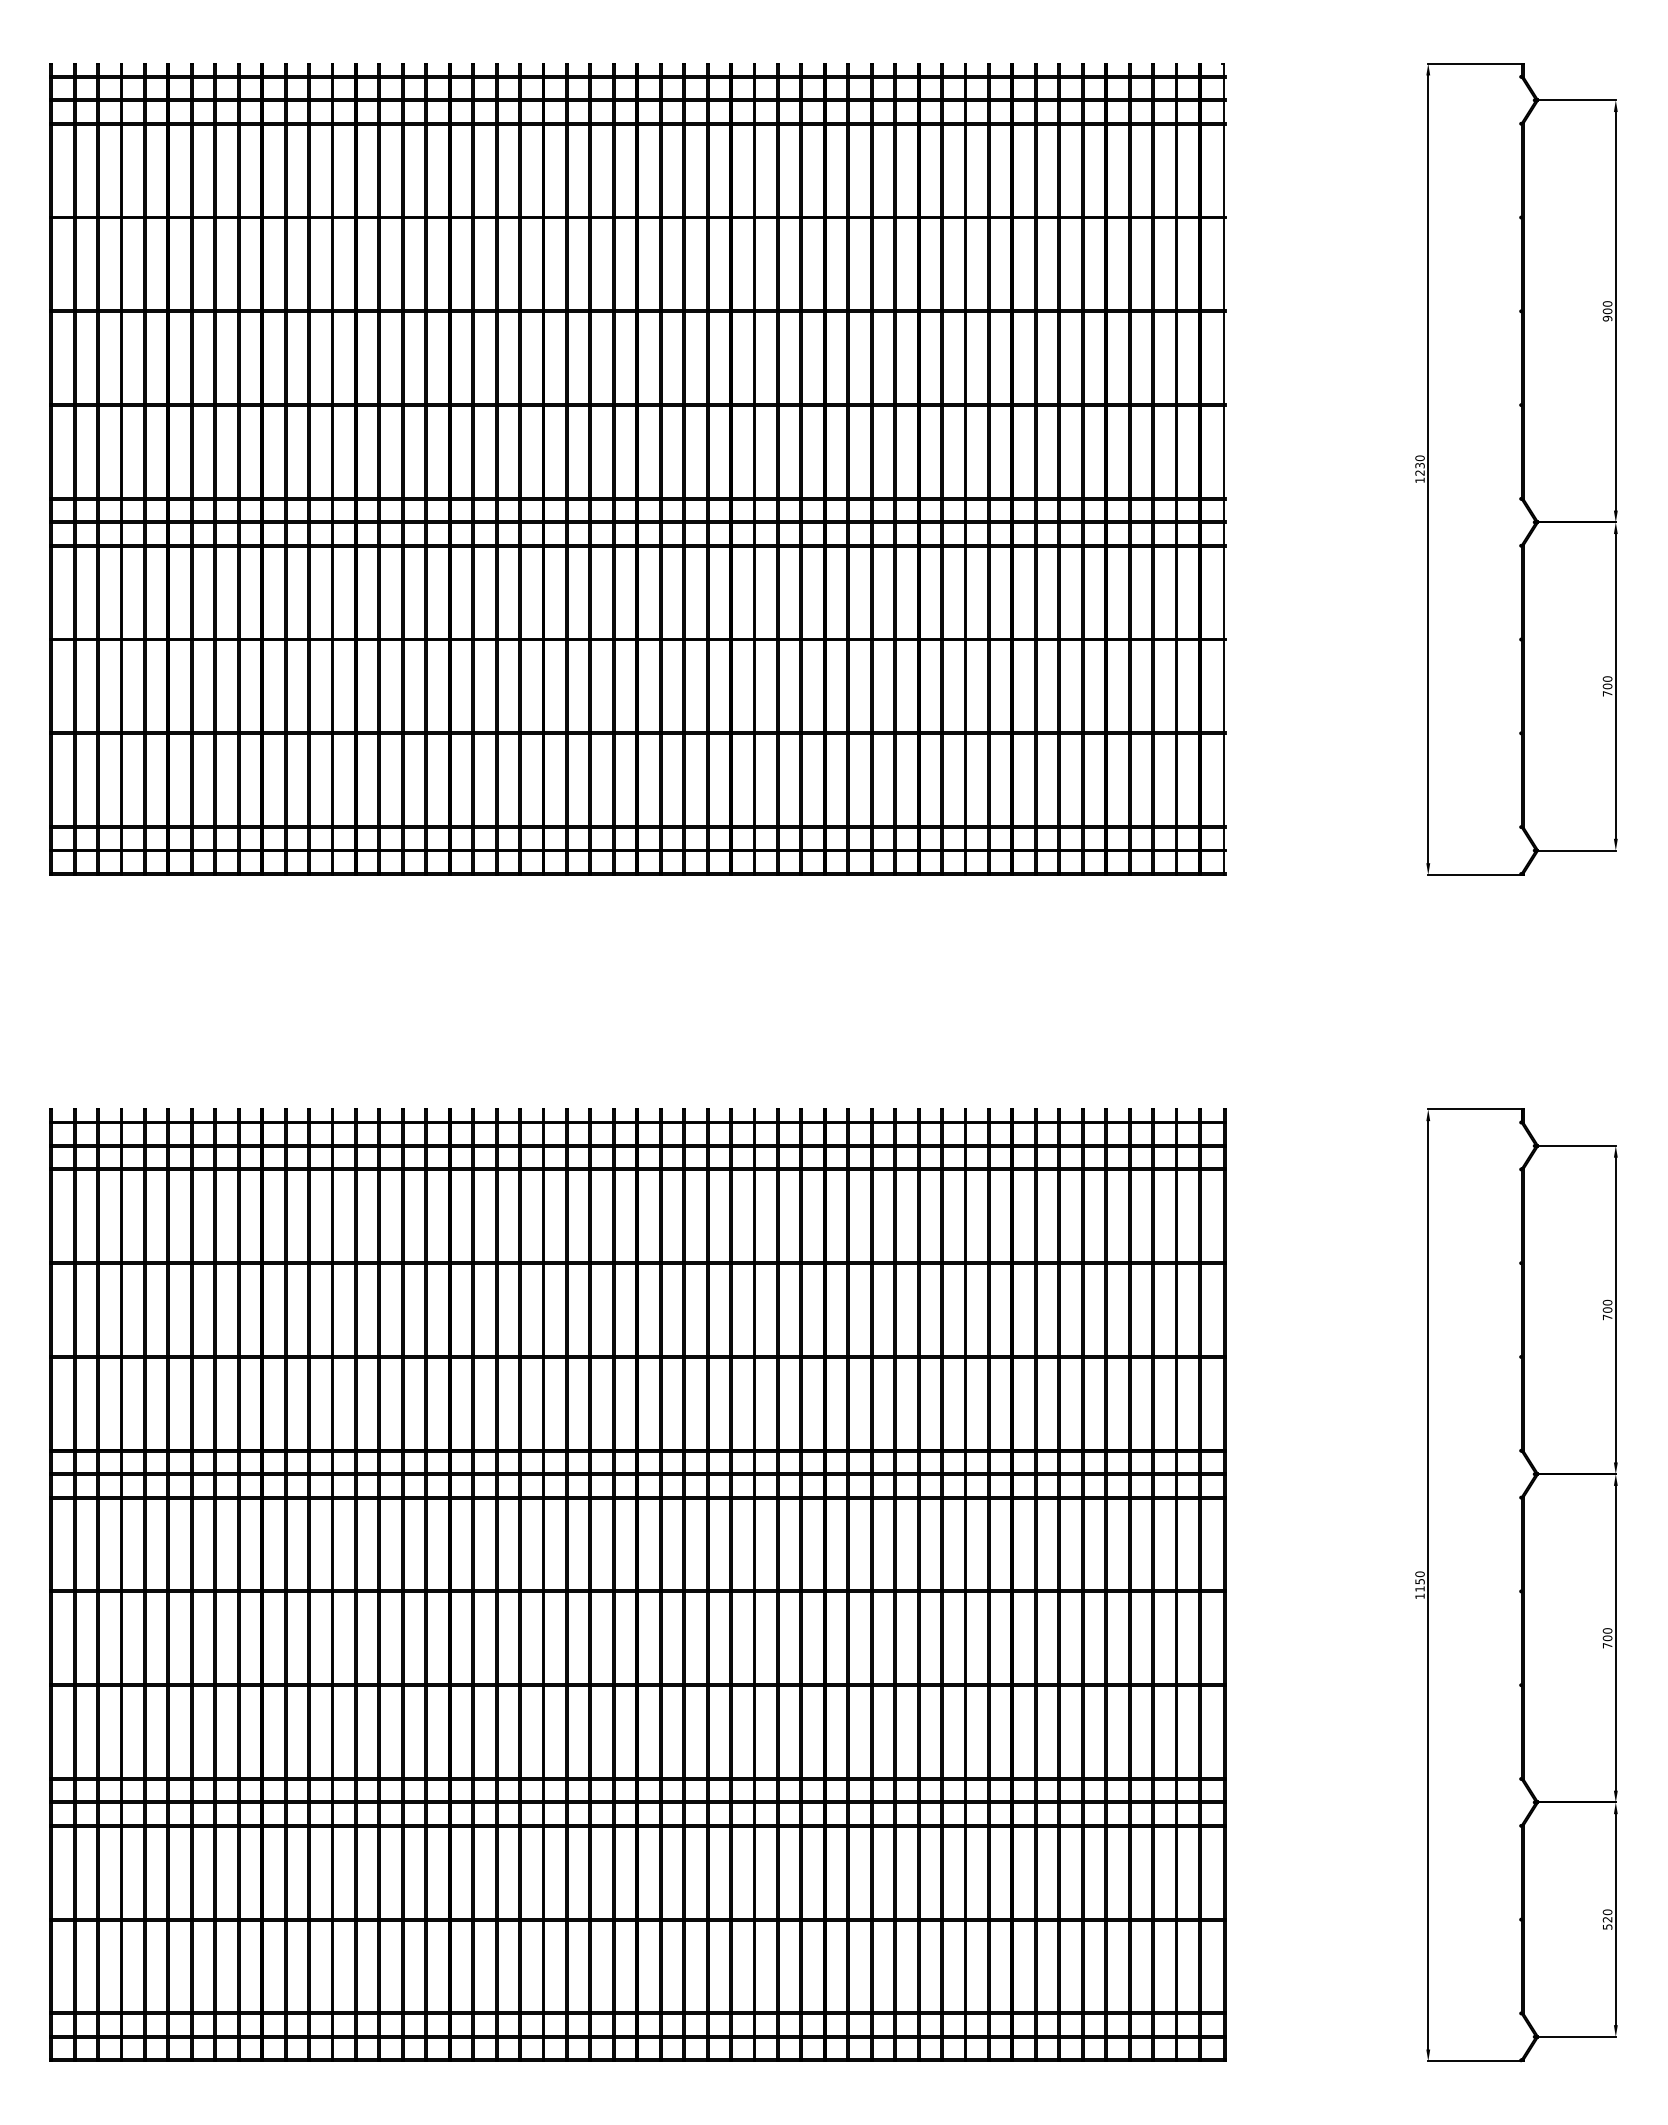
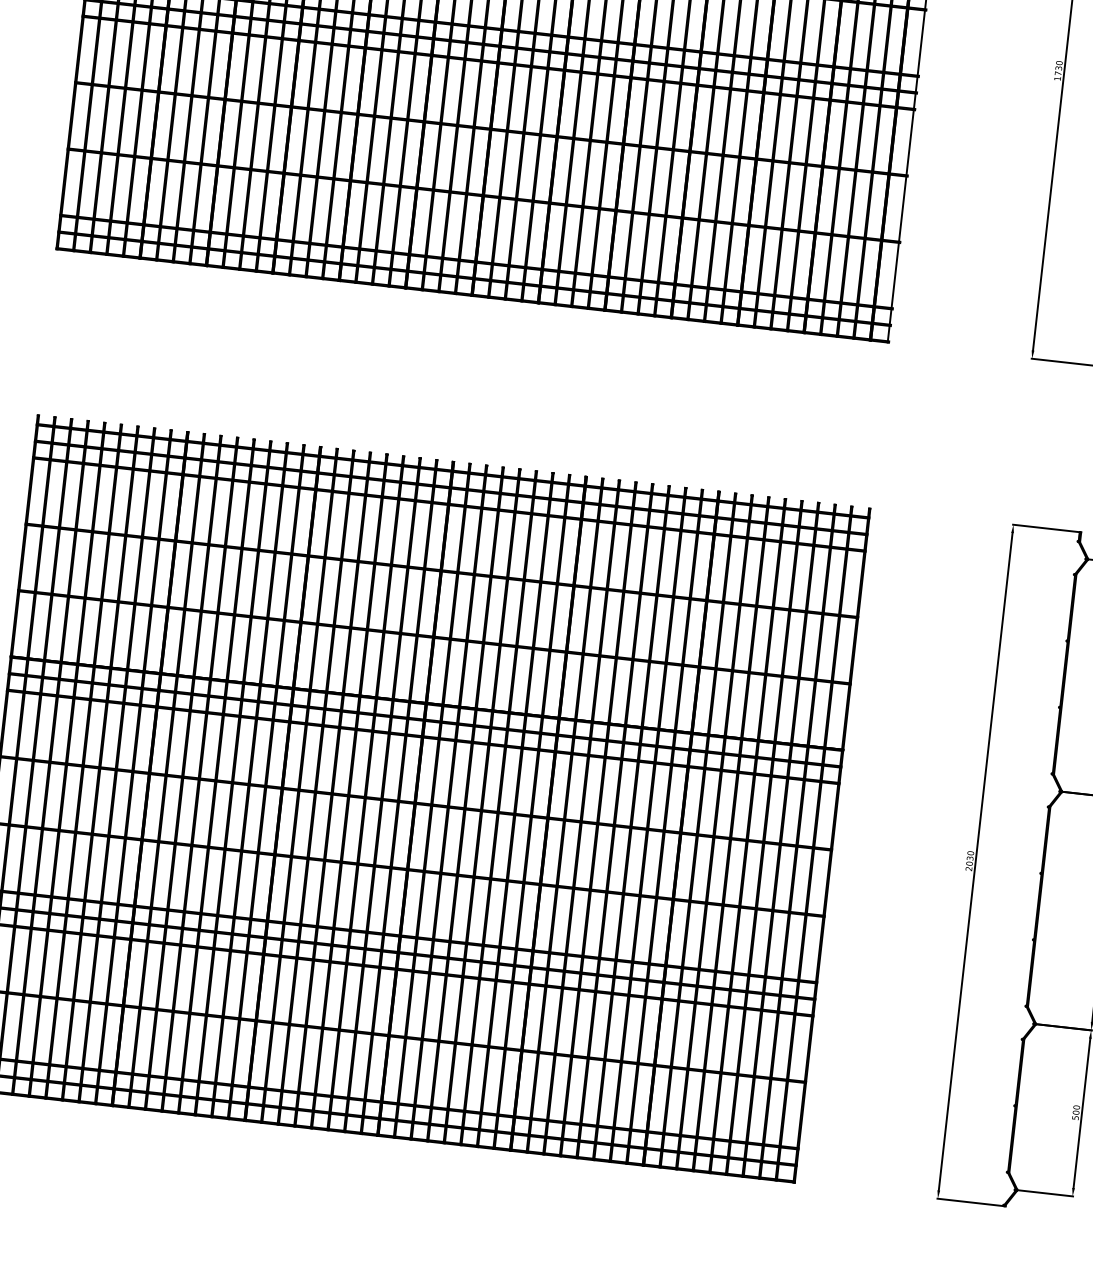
text: (1419, 472) -> (1057, 73), 1230 -> 1730
text: (1419, 1589) -> (969, 864), 1150 -> 2030
text: (1607, 1919) -> (1076, 1112), 520 -> 500

